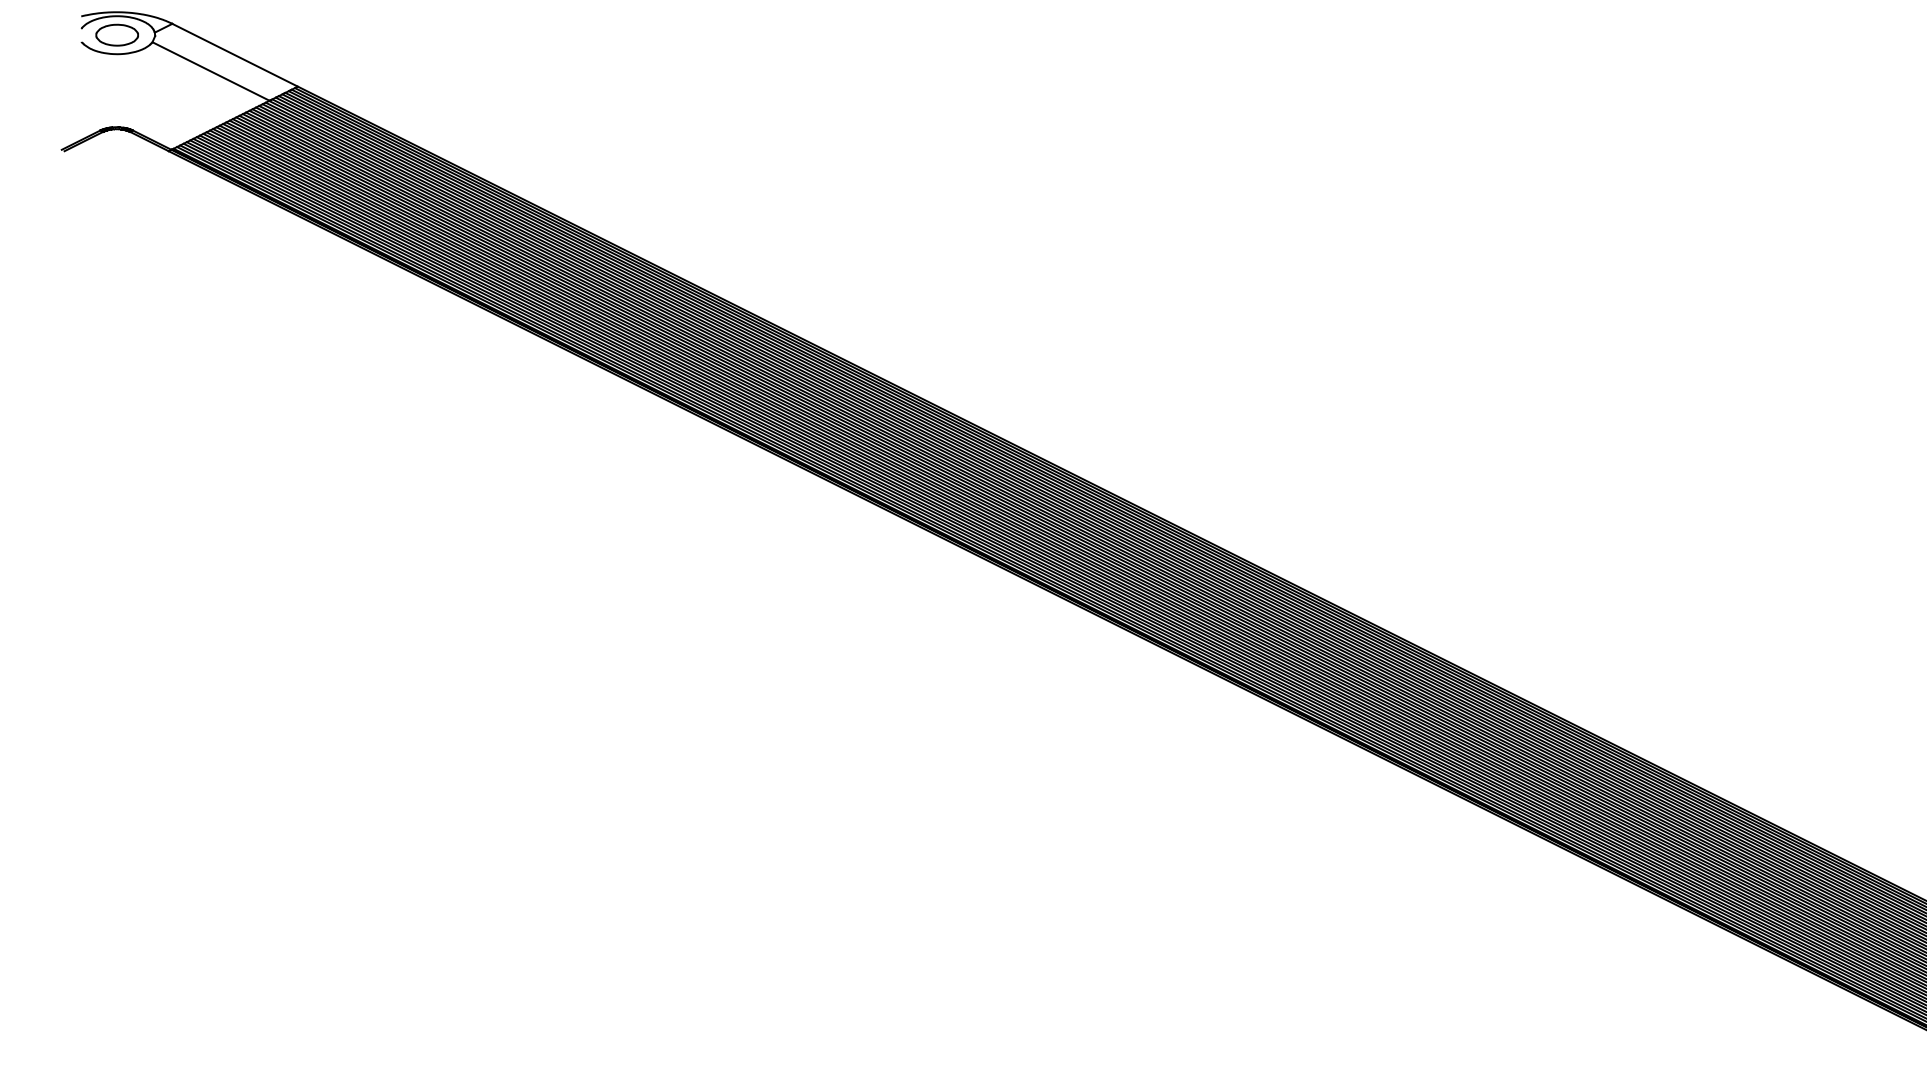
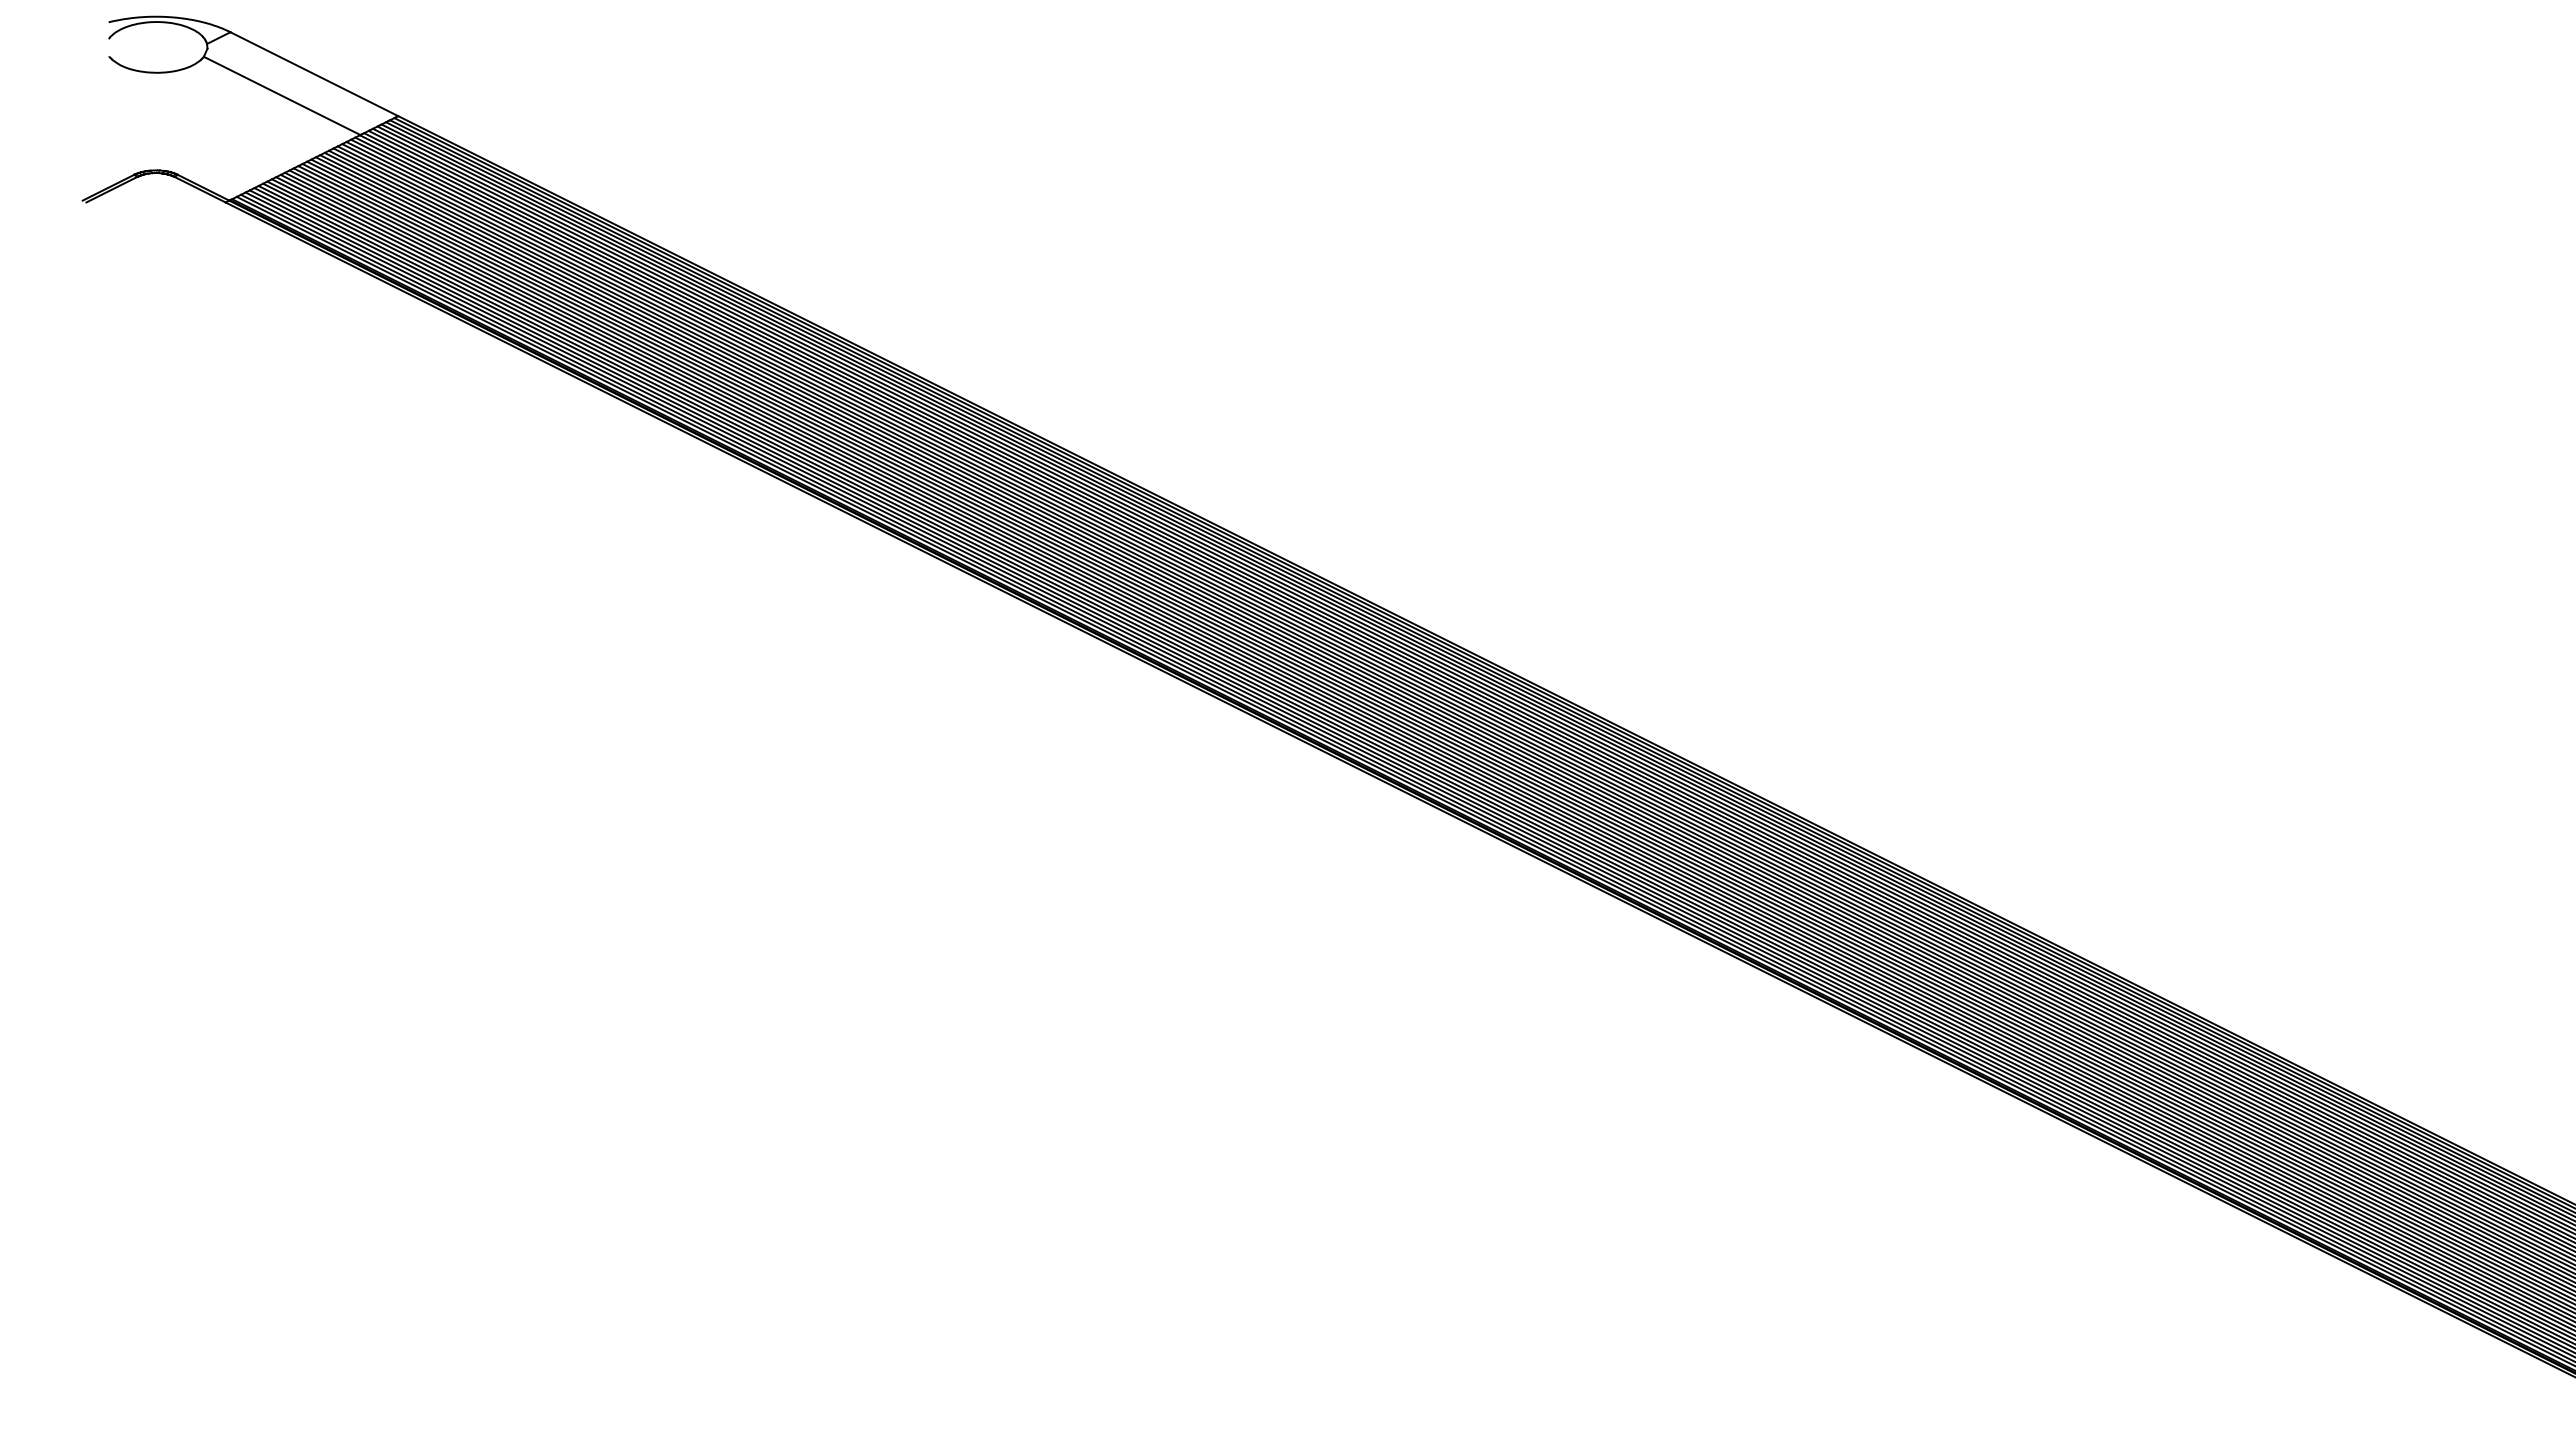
part: (117, 35) -> (156, 47), removed

